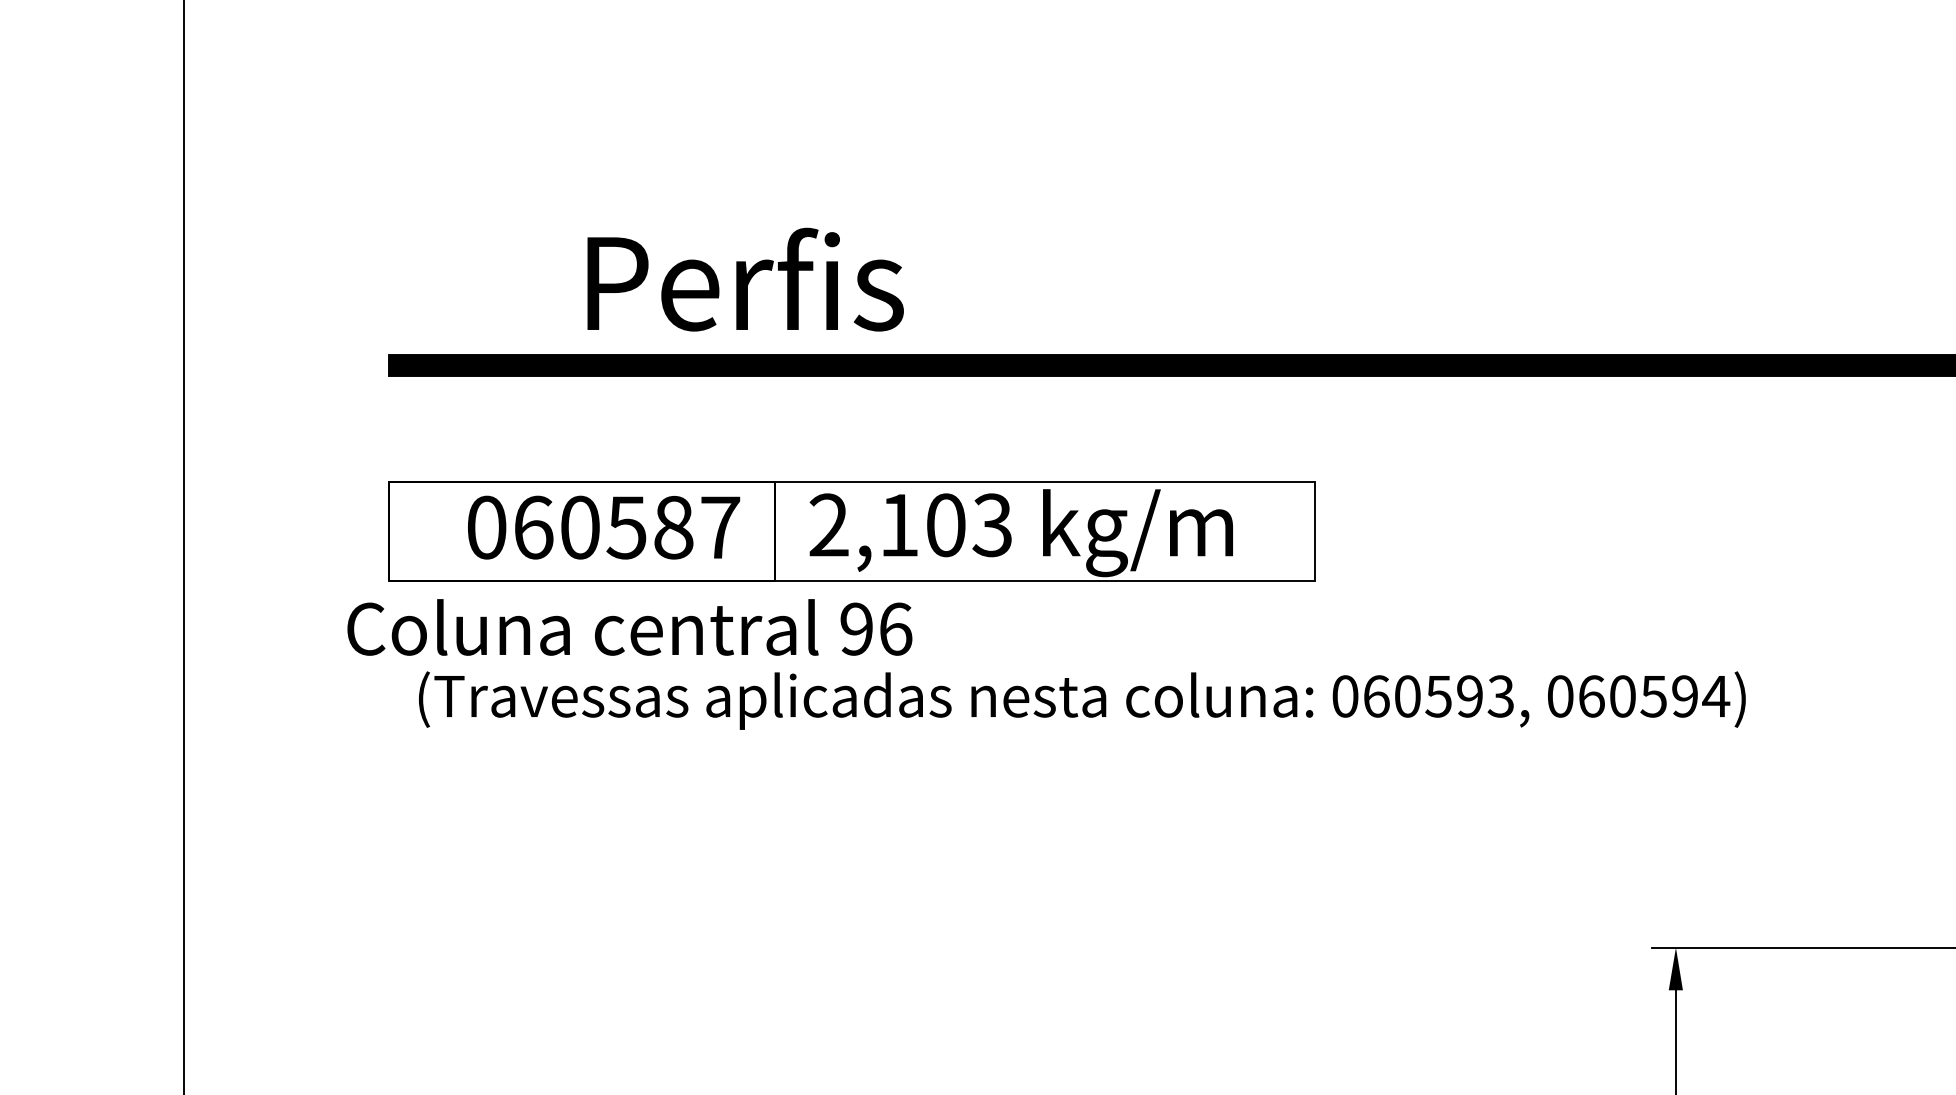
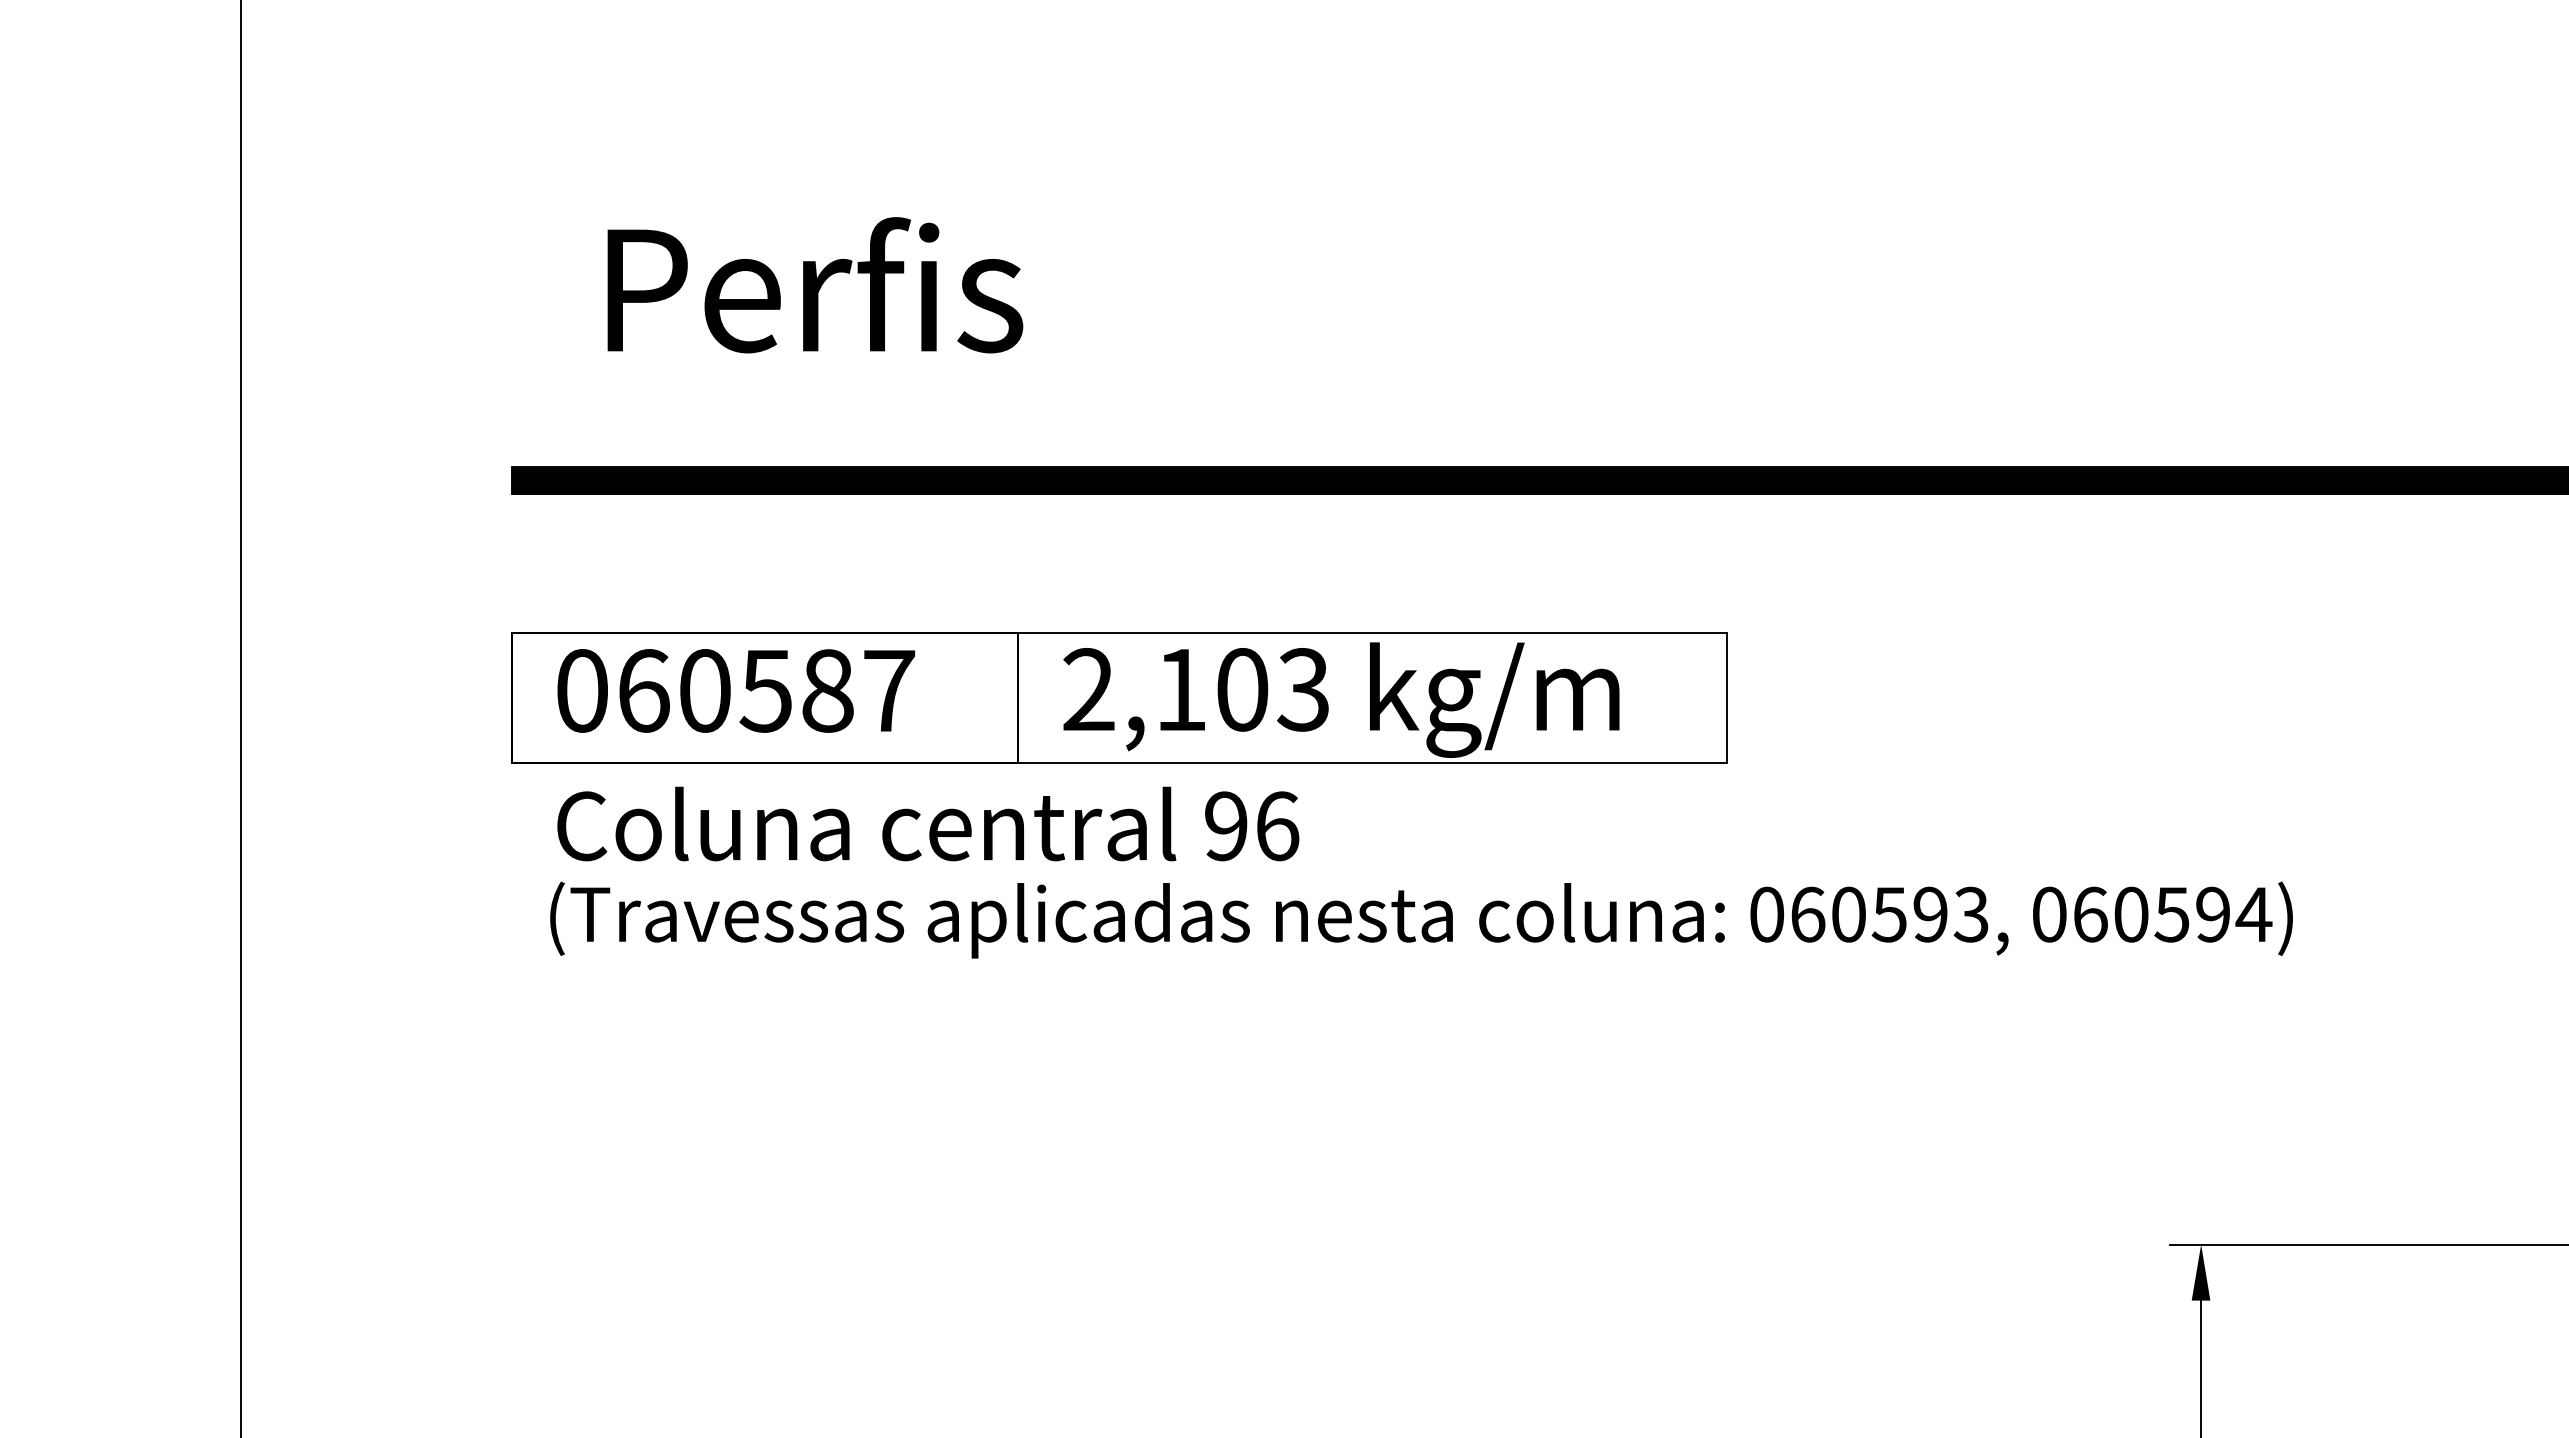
text: (745, 279) -> (815, 285), moved
text: (604, 527) -> (736, 690), moved
text: (630, 627) -> (928, 823), moved

